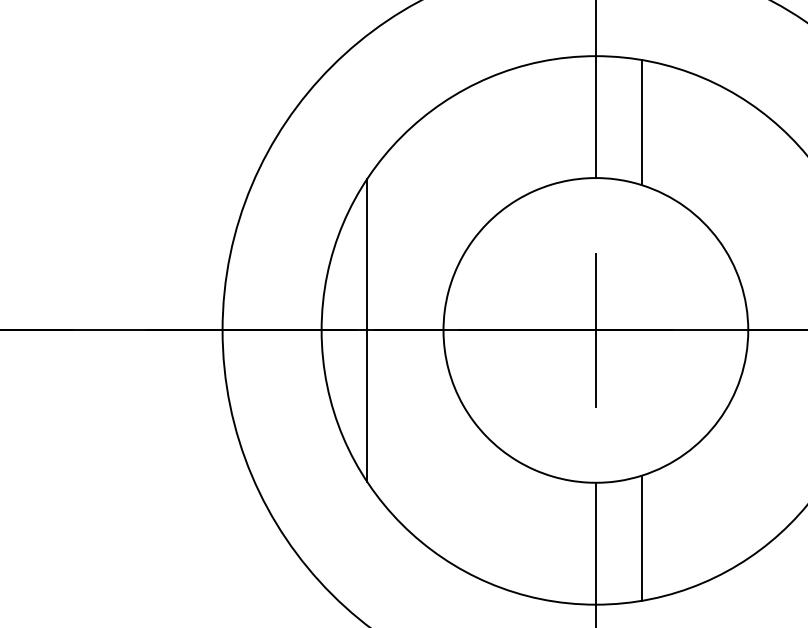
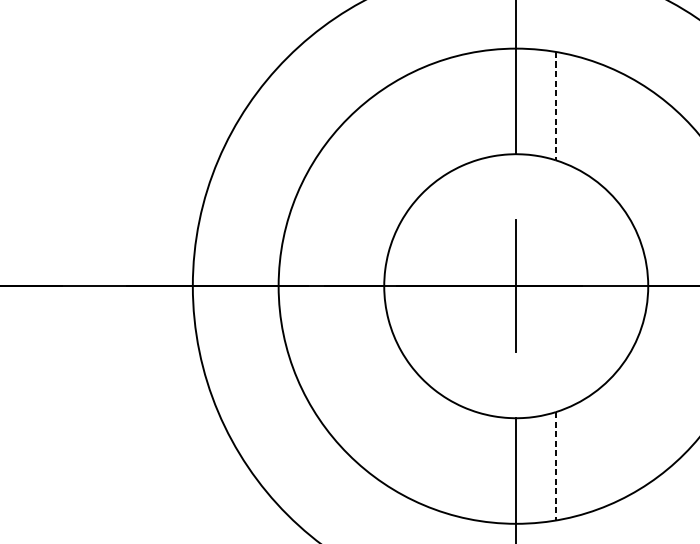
line: (641, 122) -> (555, 106), solid -> dashed
line: (367, 329) -> (318, 285), removed
line: (641, 538) -> (555, 466), solid -> dashed

